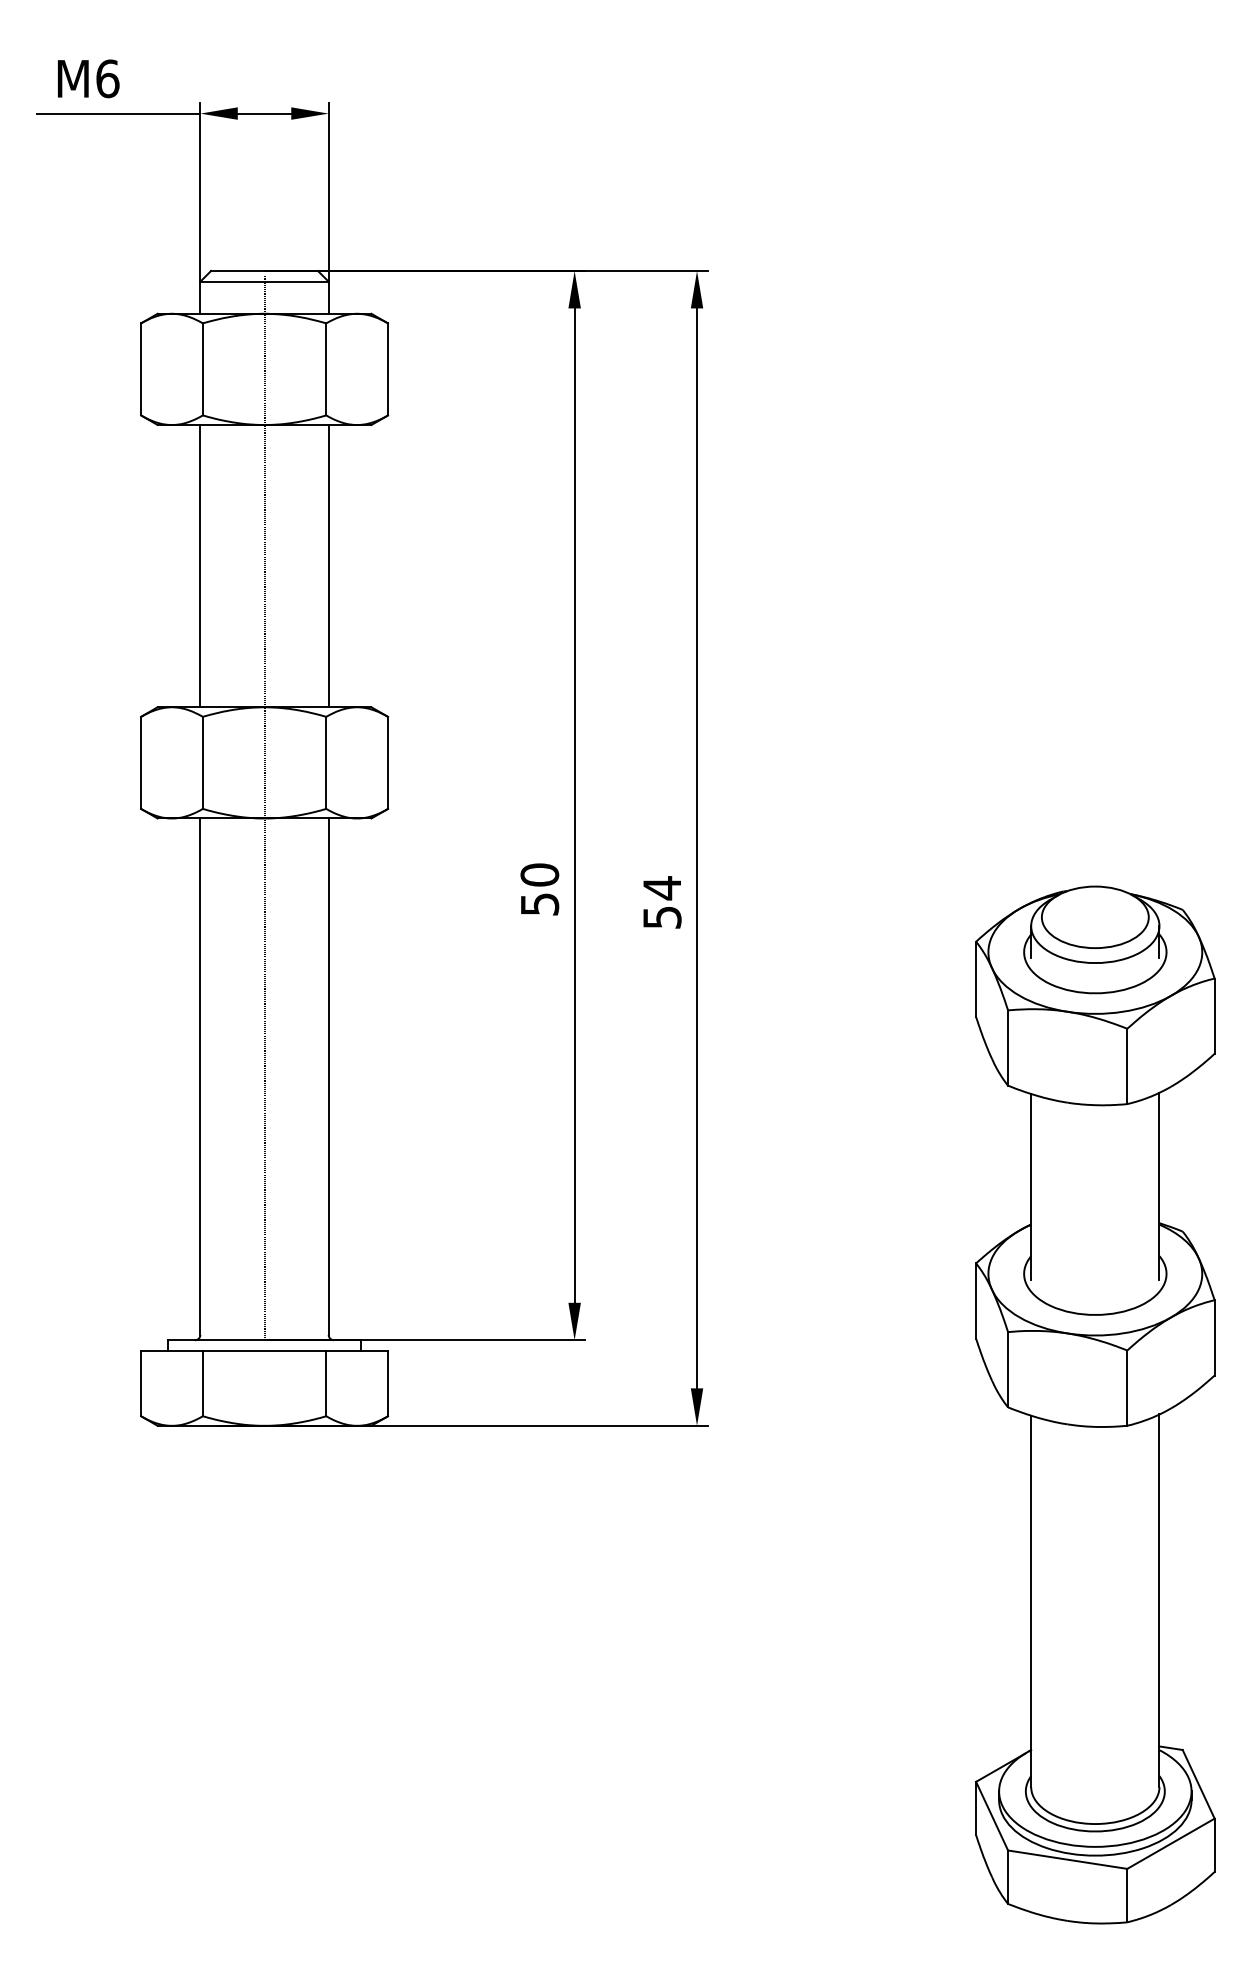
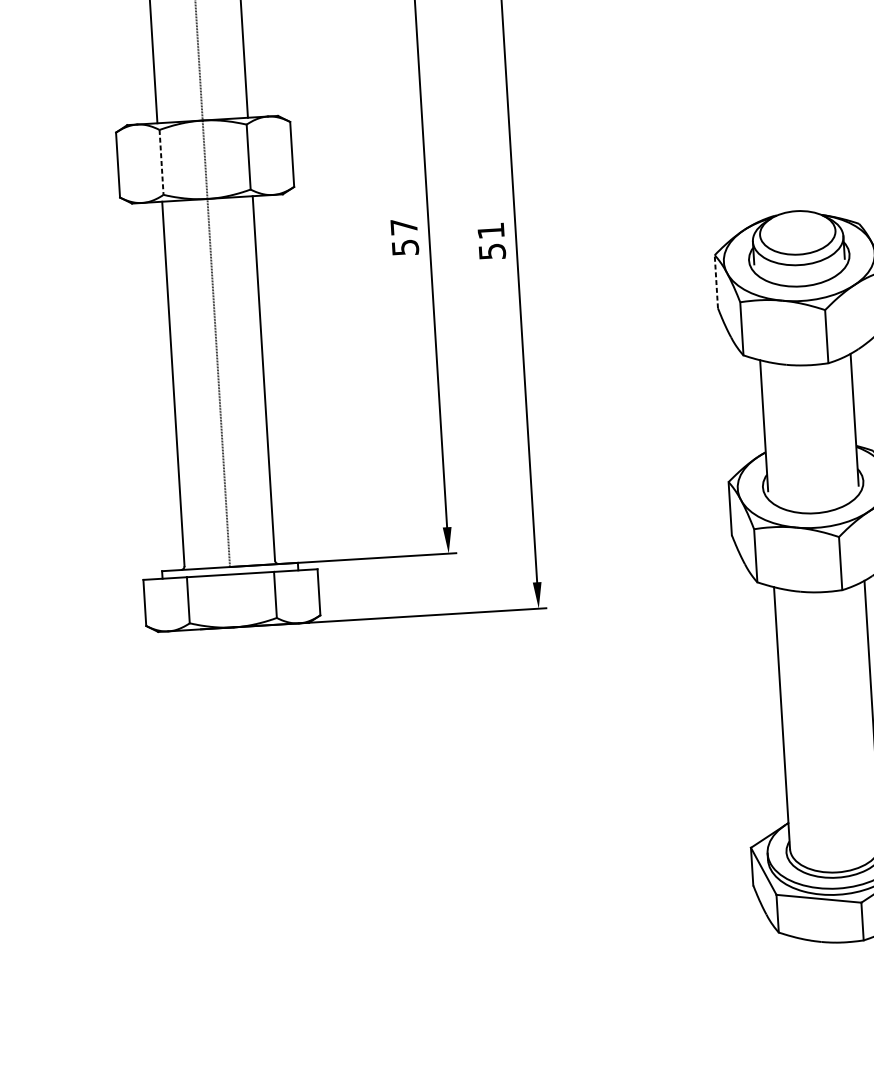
line: (202, 763) -> (161, 162), solid -> dashed
text: (539, 874) -> (403, 226), 50 -> 57
text: (661, 888) -> (490, 231), 54 -> 51
line: (976, 979) -> (716, 281), solid -> dashed

